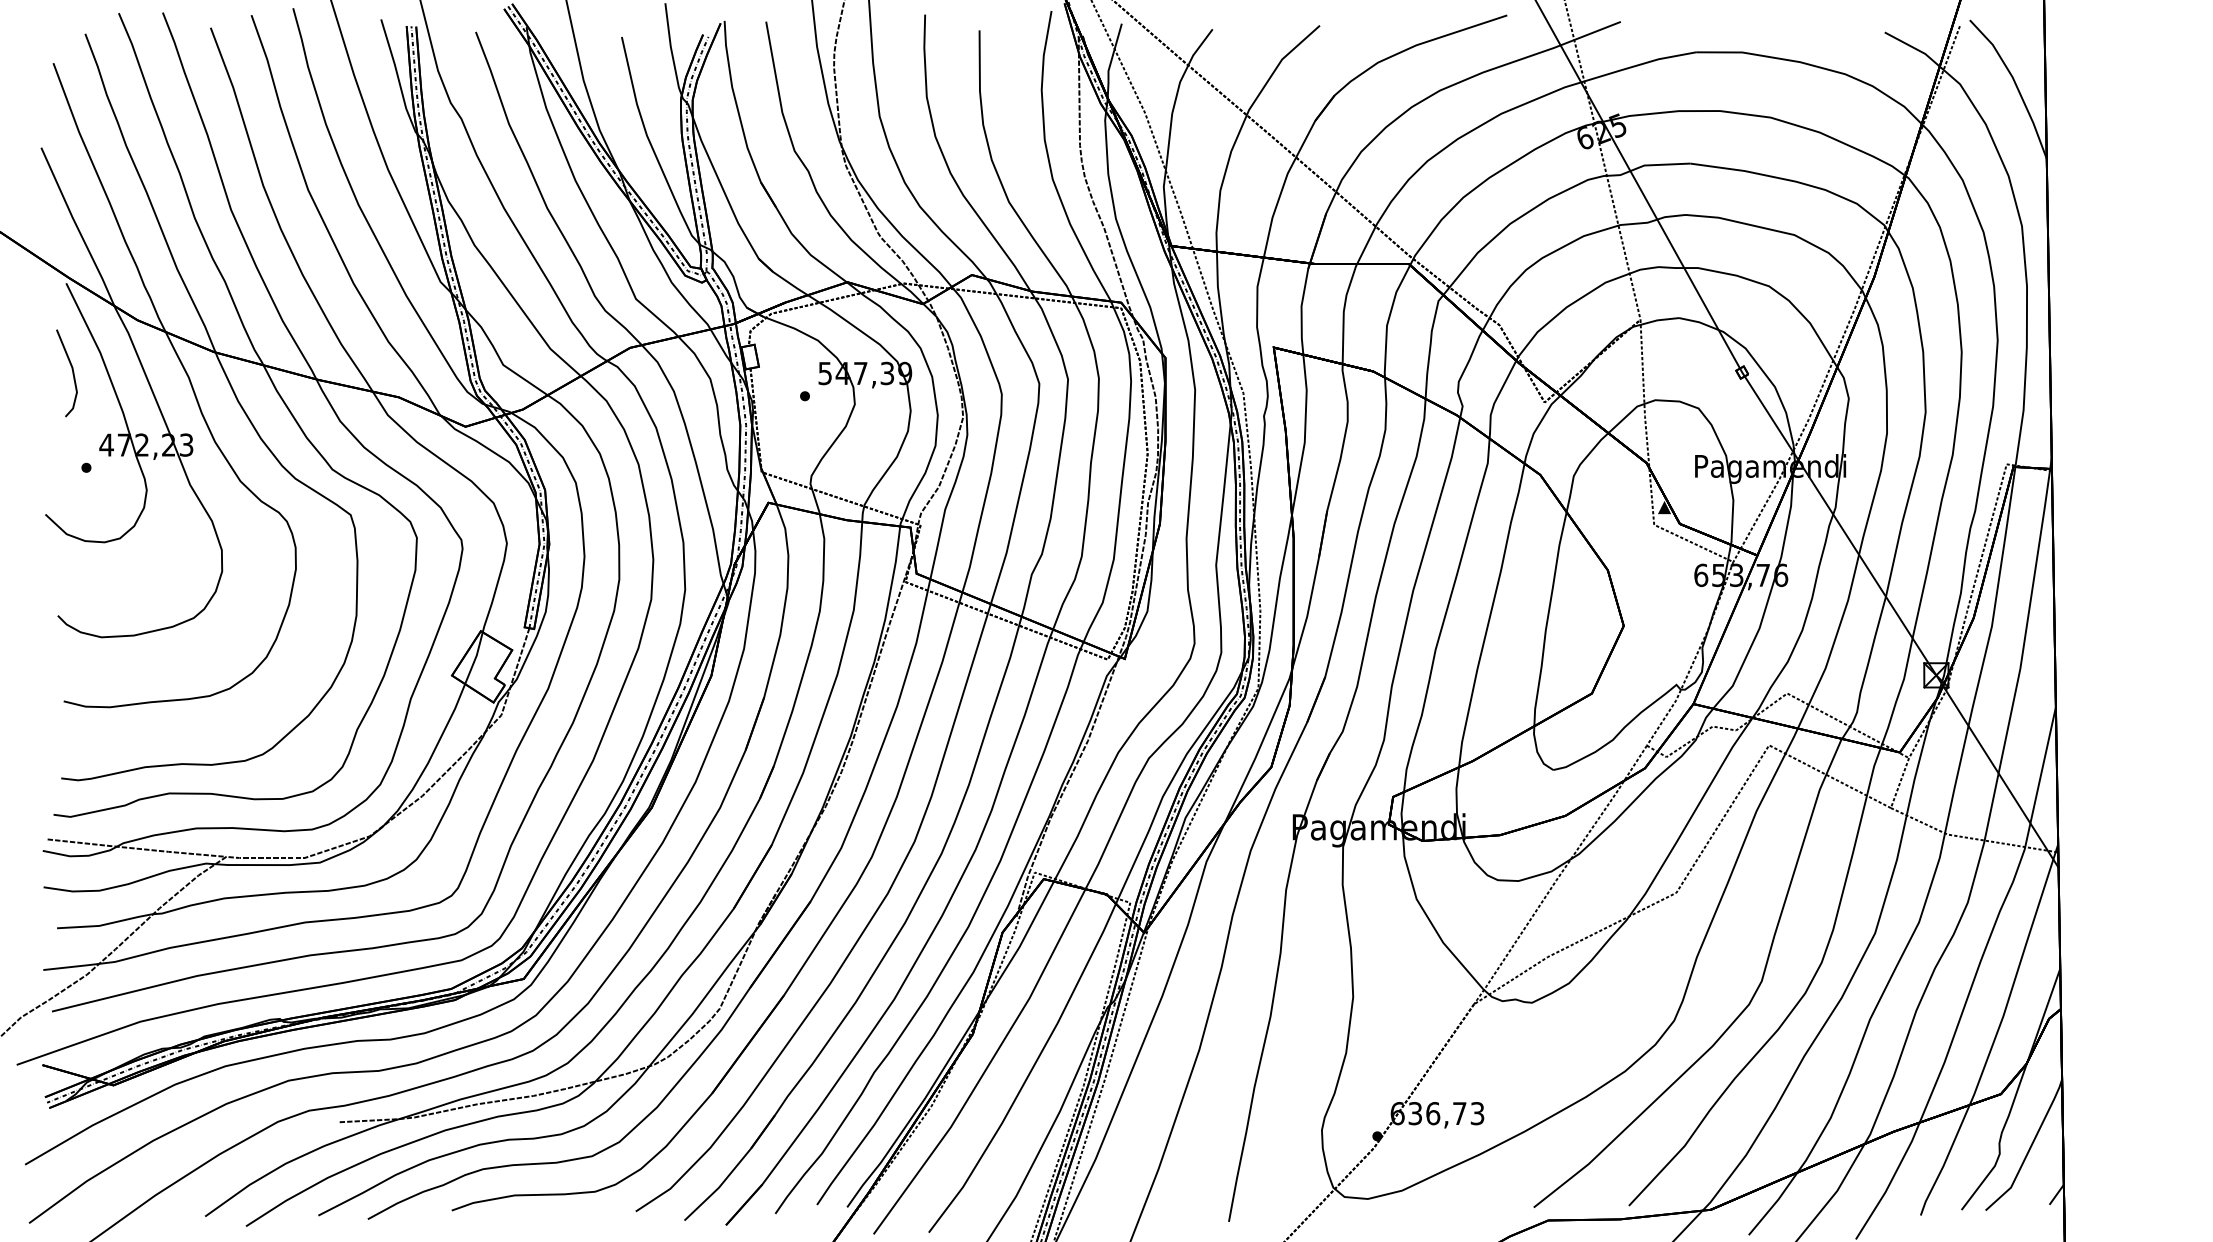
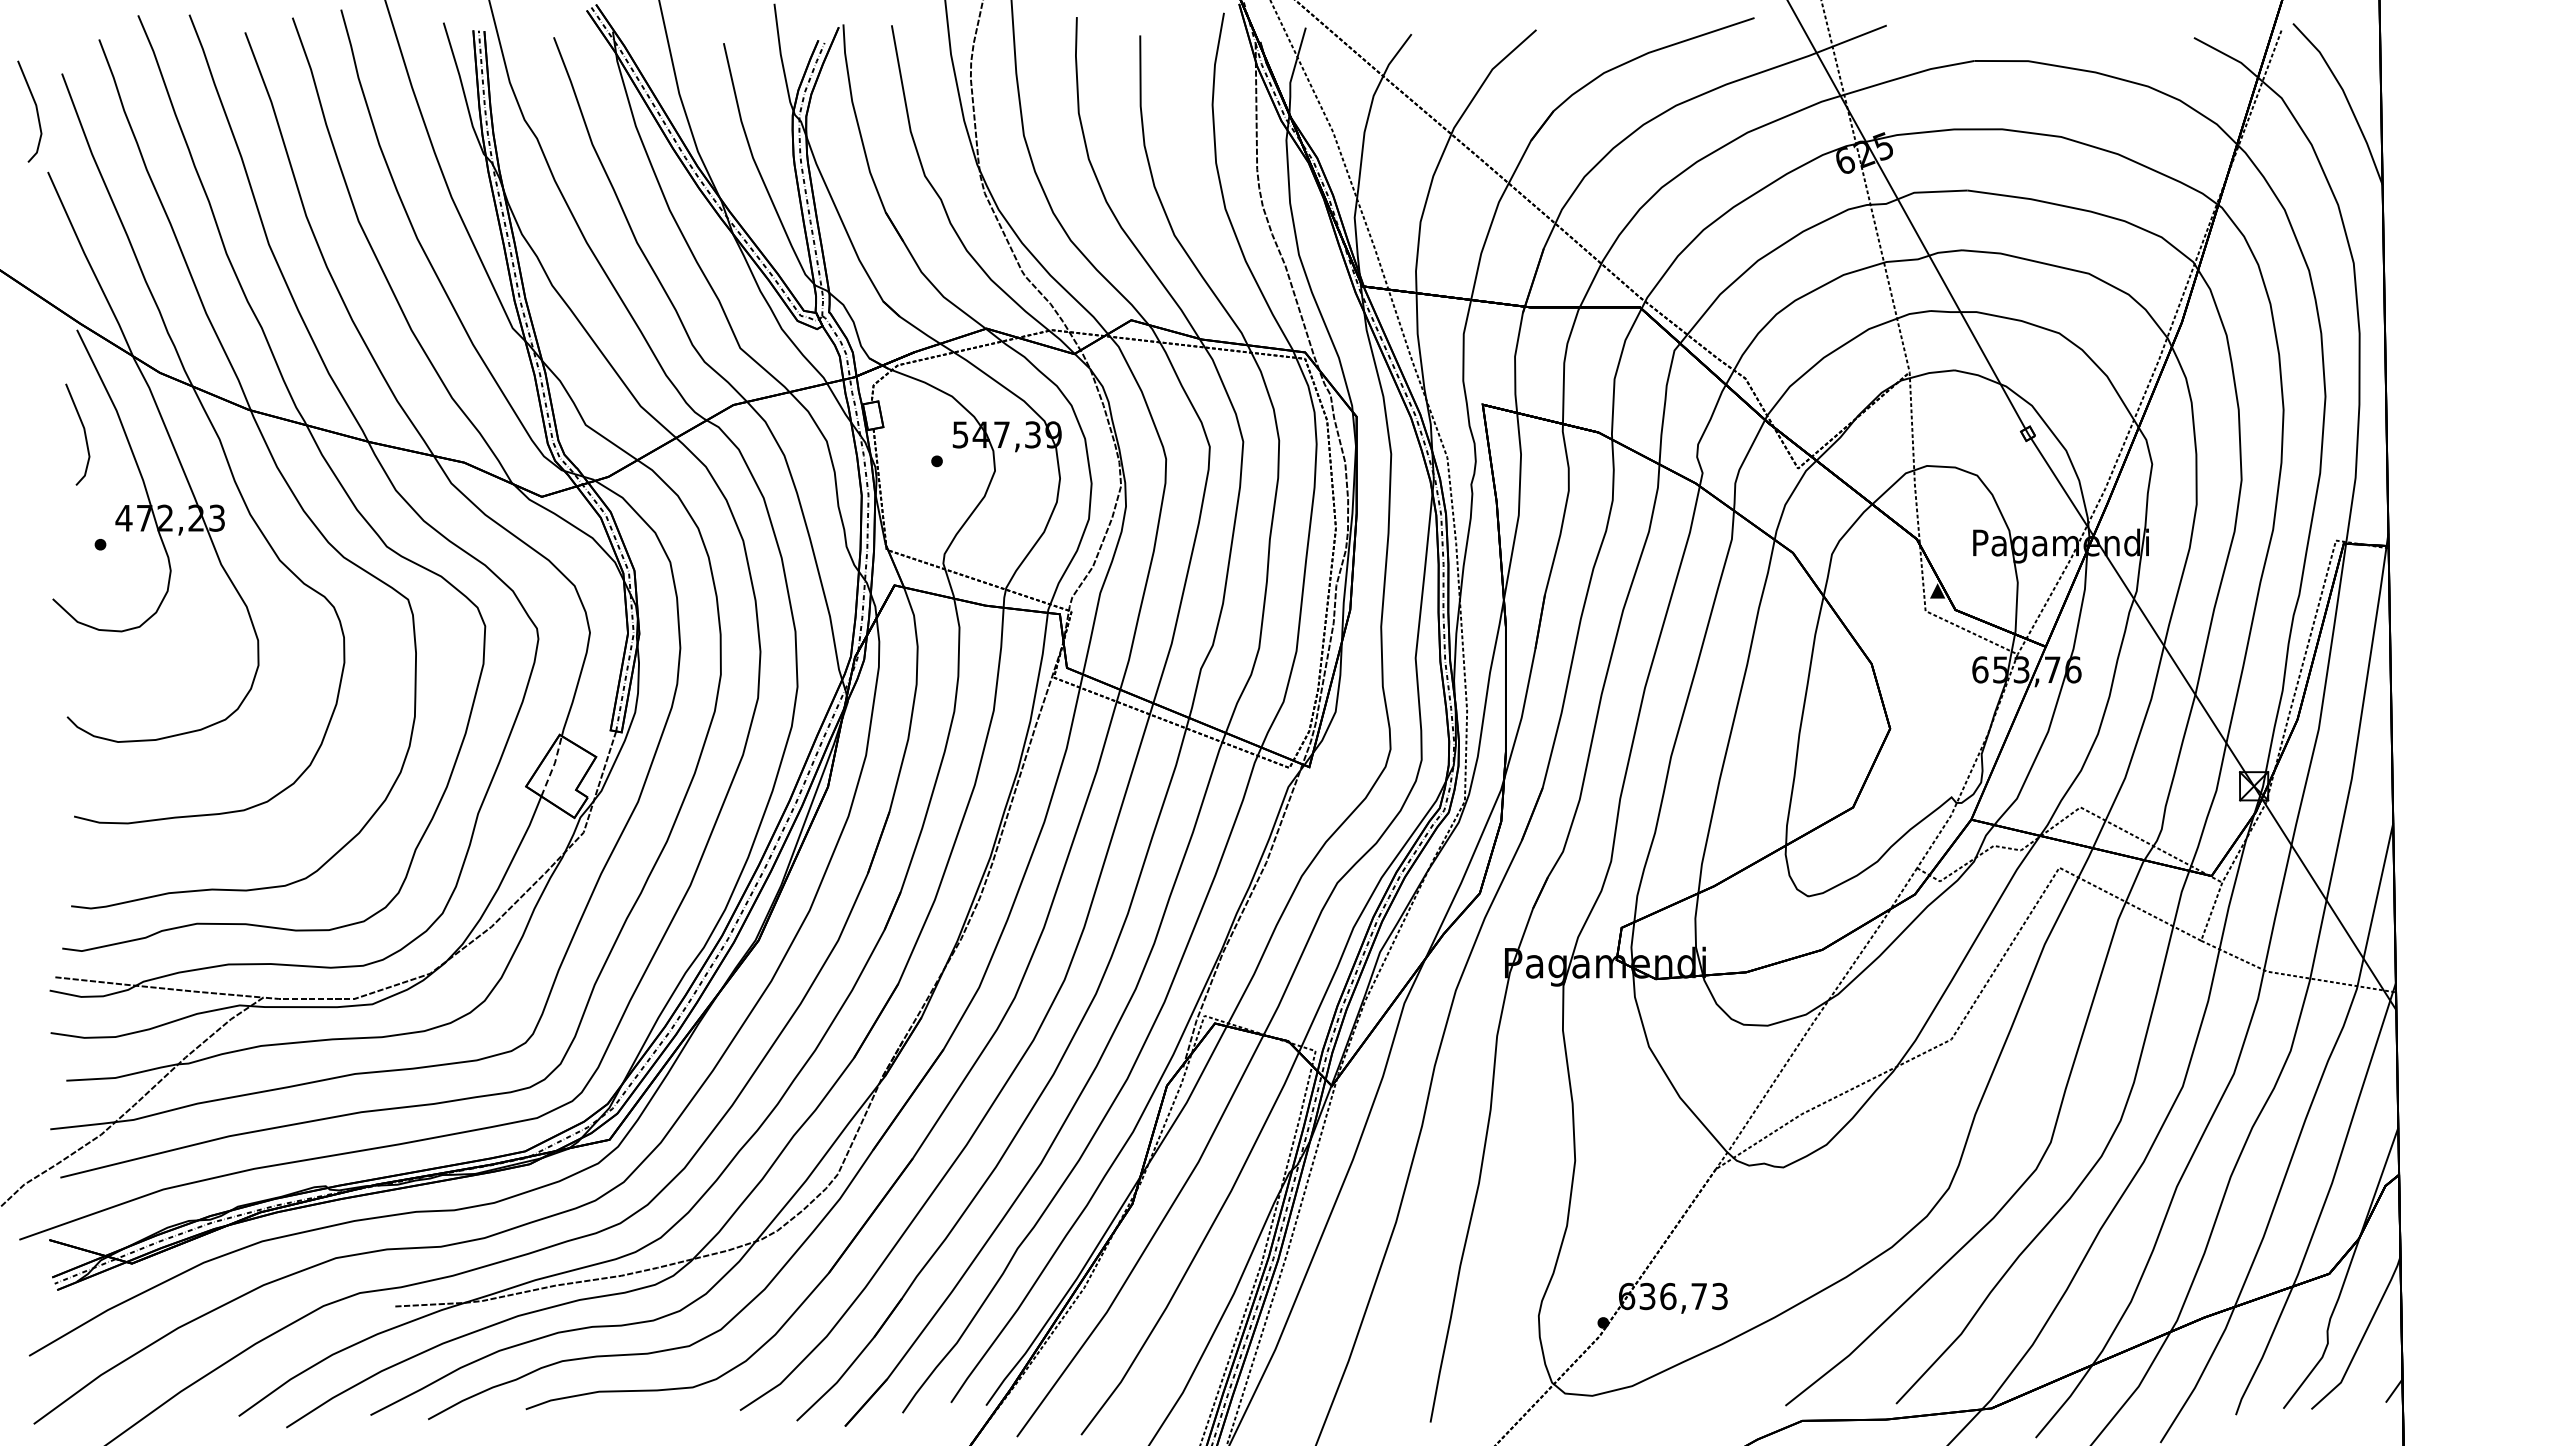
line: (30, 93) -> (35, 108), added
line: (475, 658) -> (553, 766), solid -> dashed

